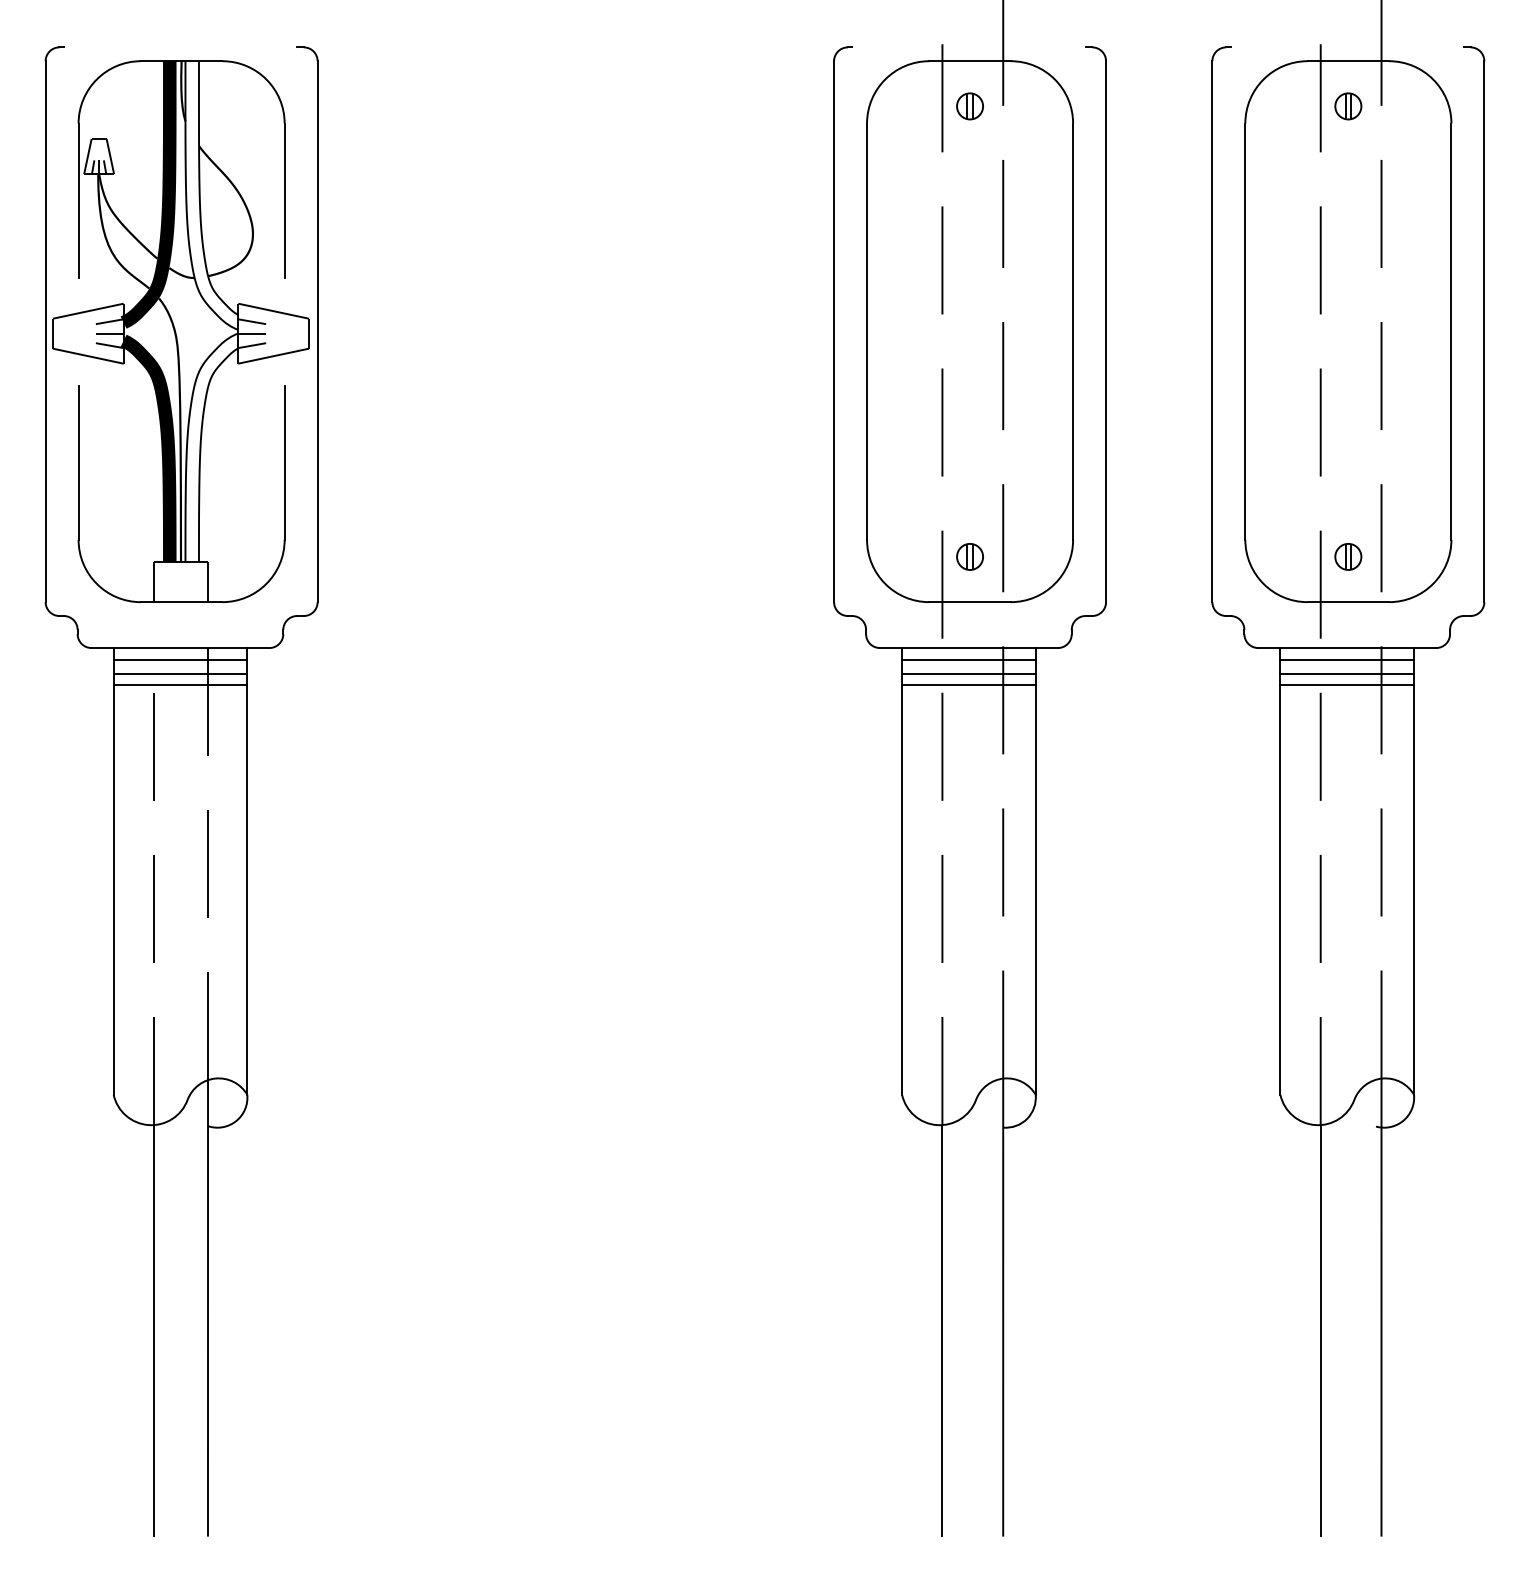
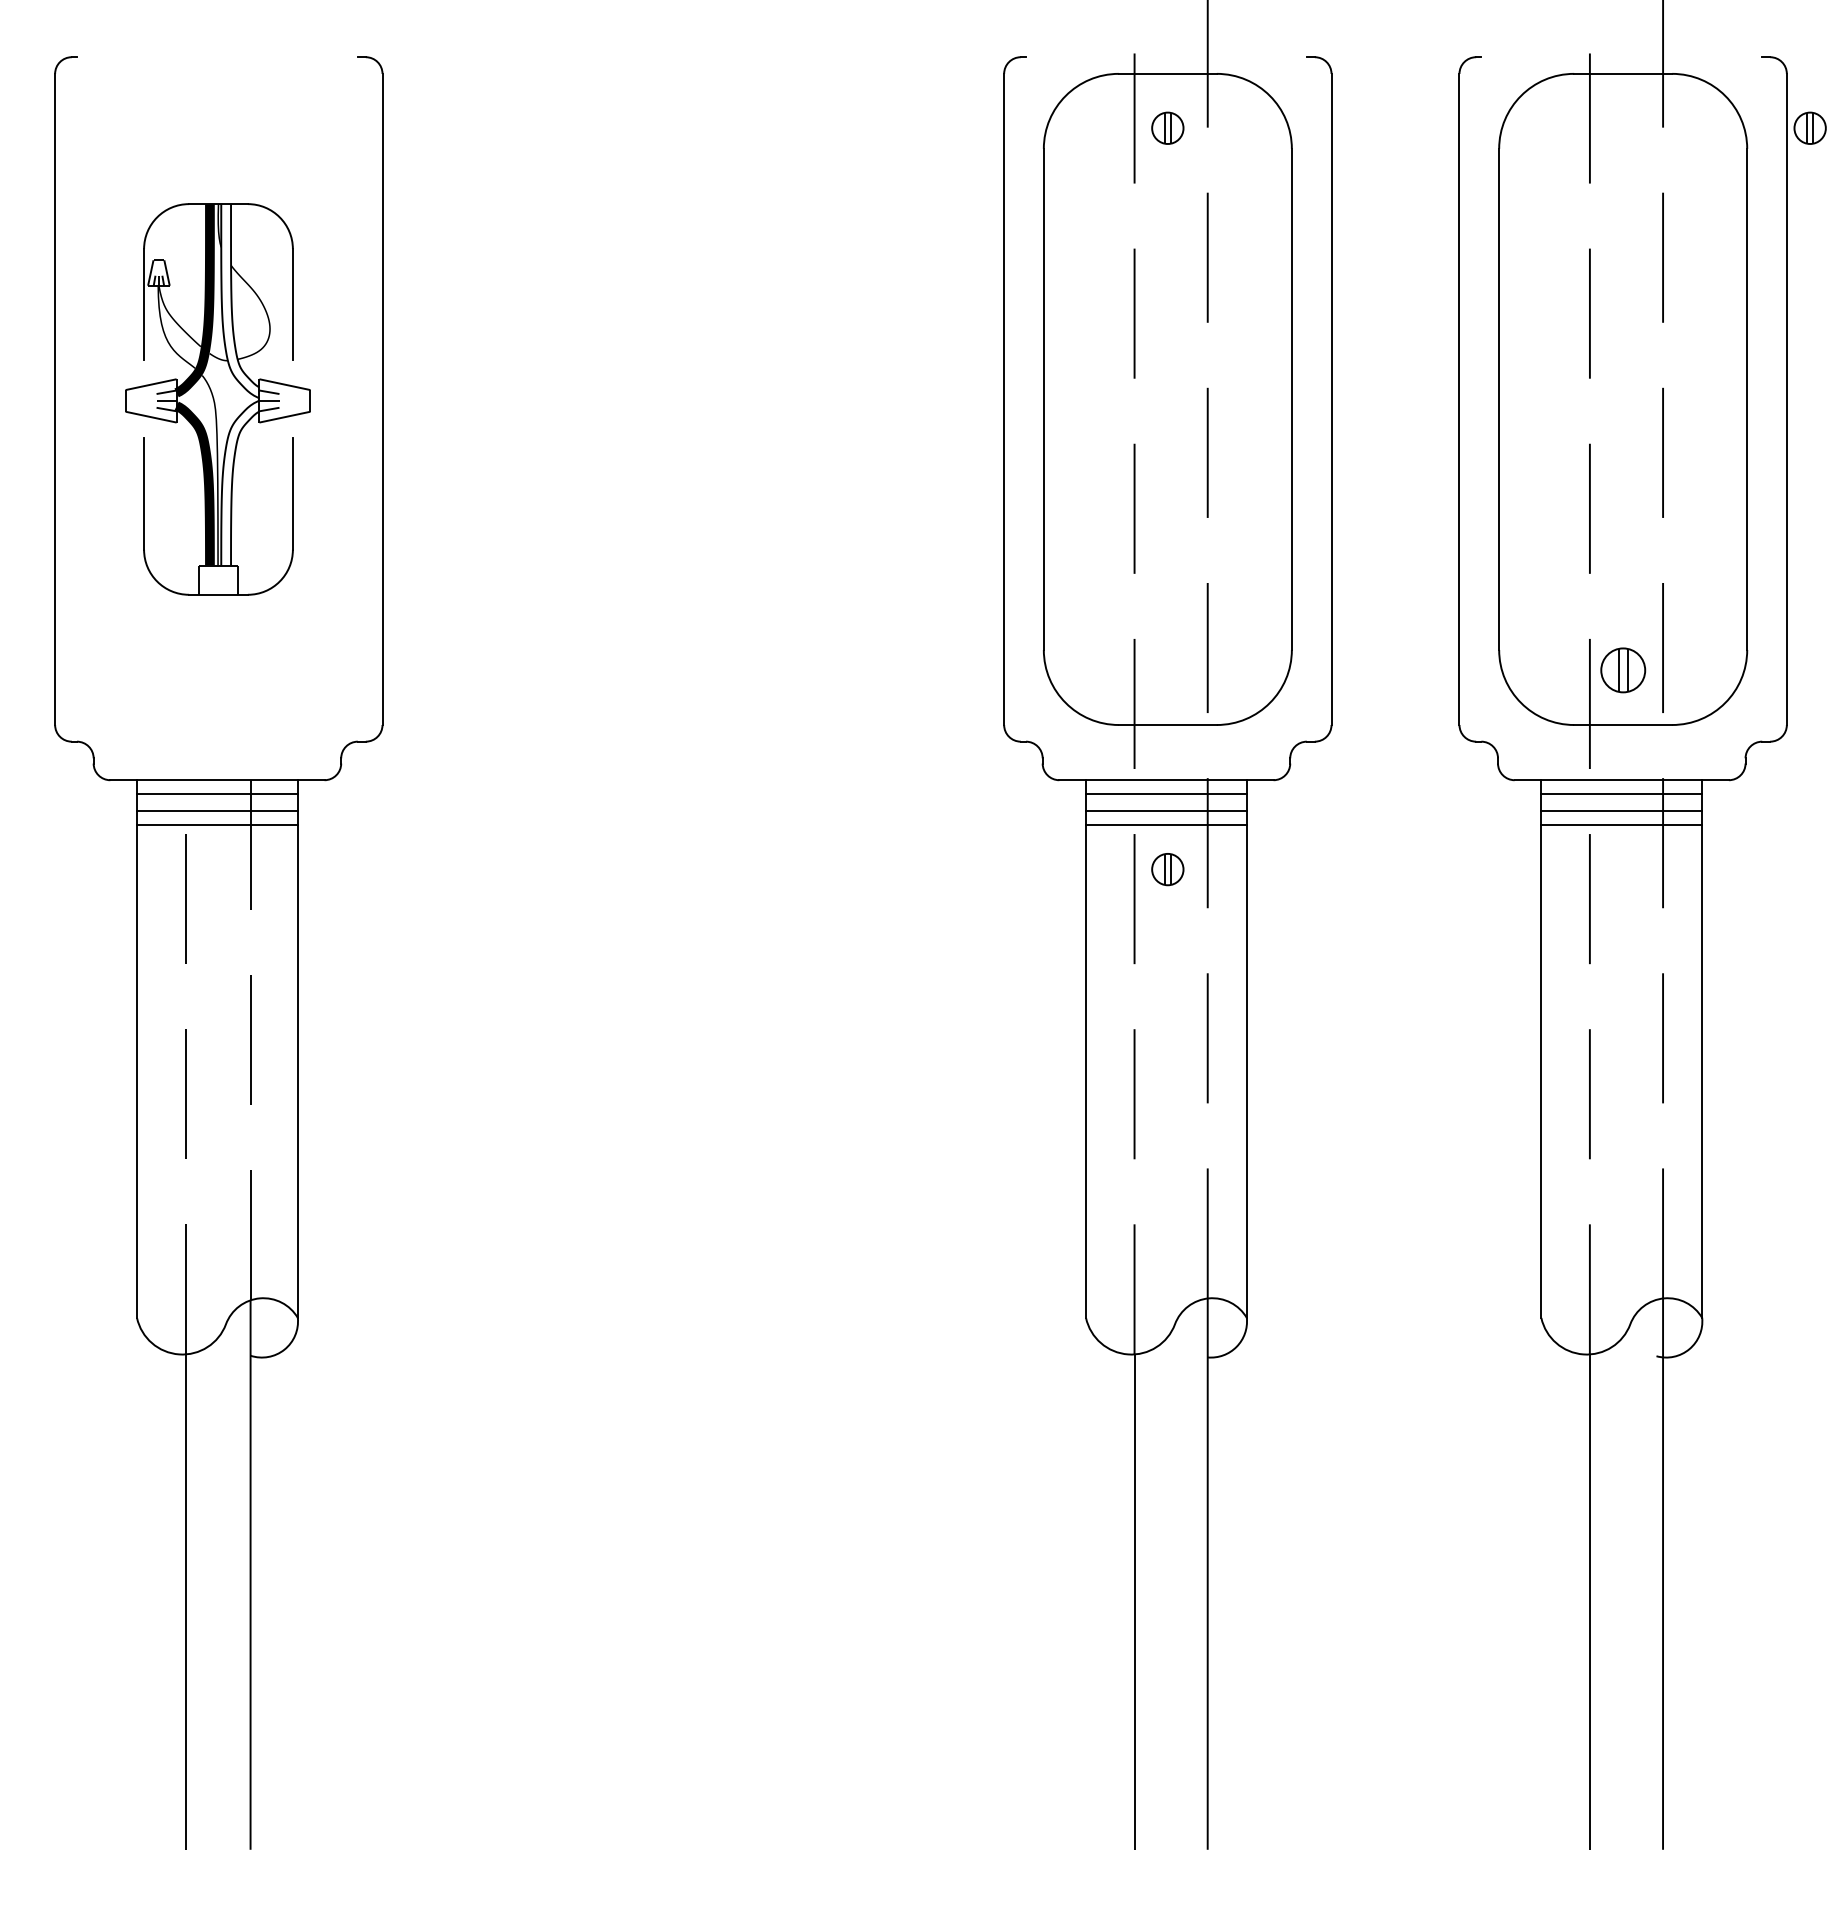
part: (1347, 105) -> (1809, 127), moved
part: (180, 331) -> (217, 399), size x0.6
part: (969, 556) -> (1167, 869), moved
part: (1347, 556) -> (1622, 670), size x1.4

